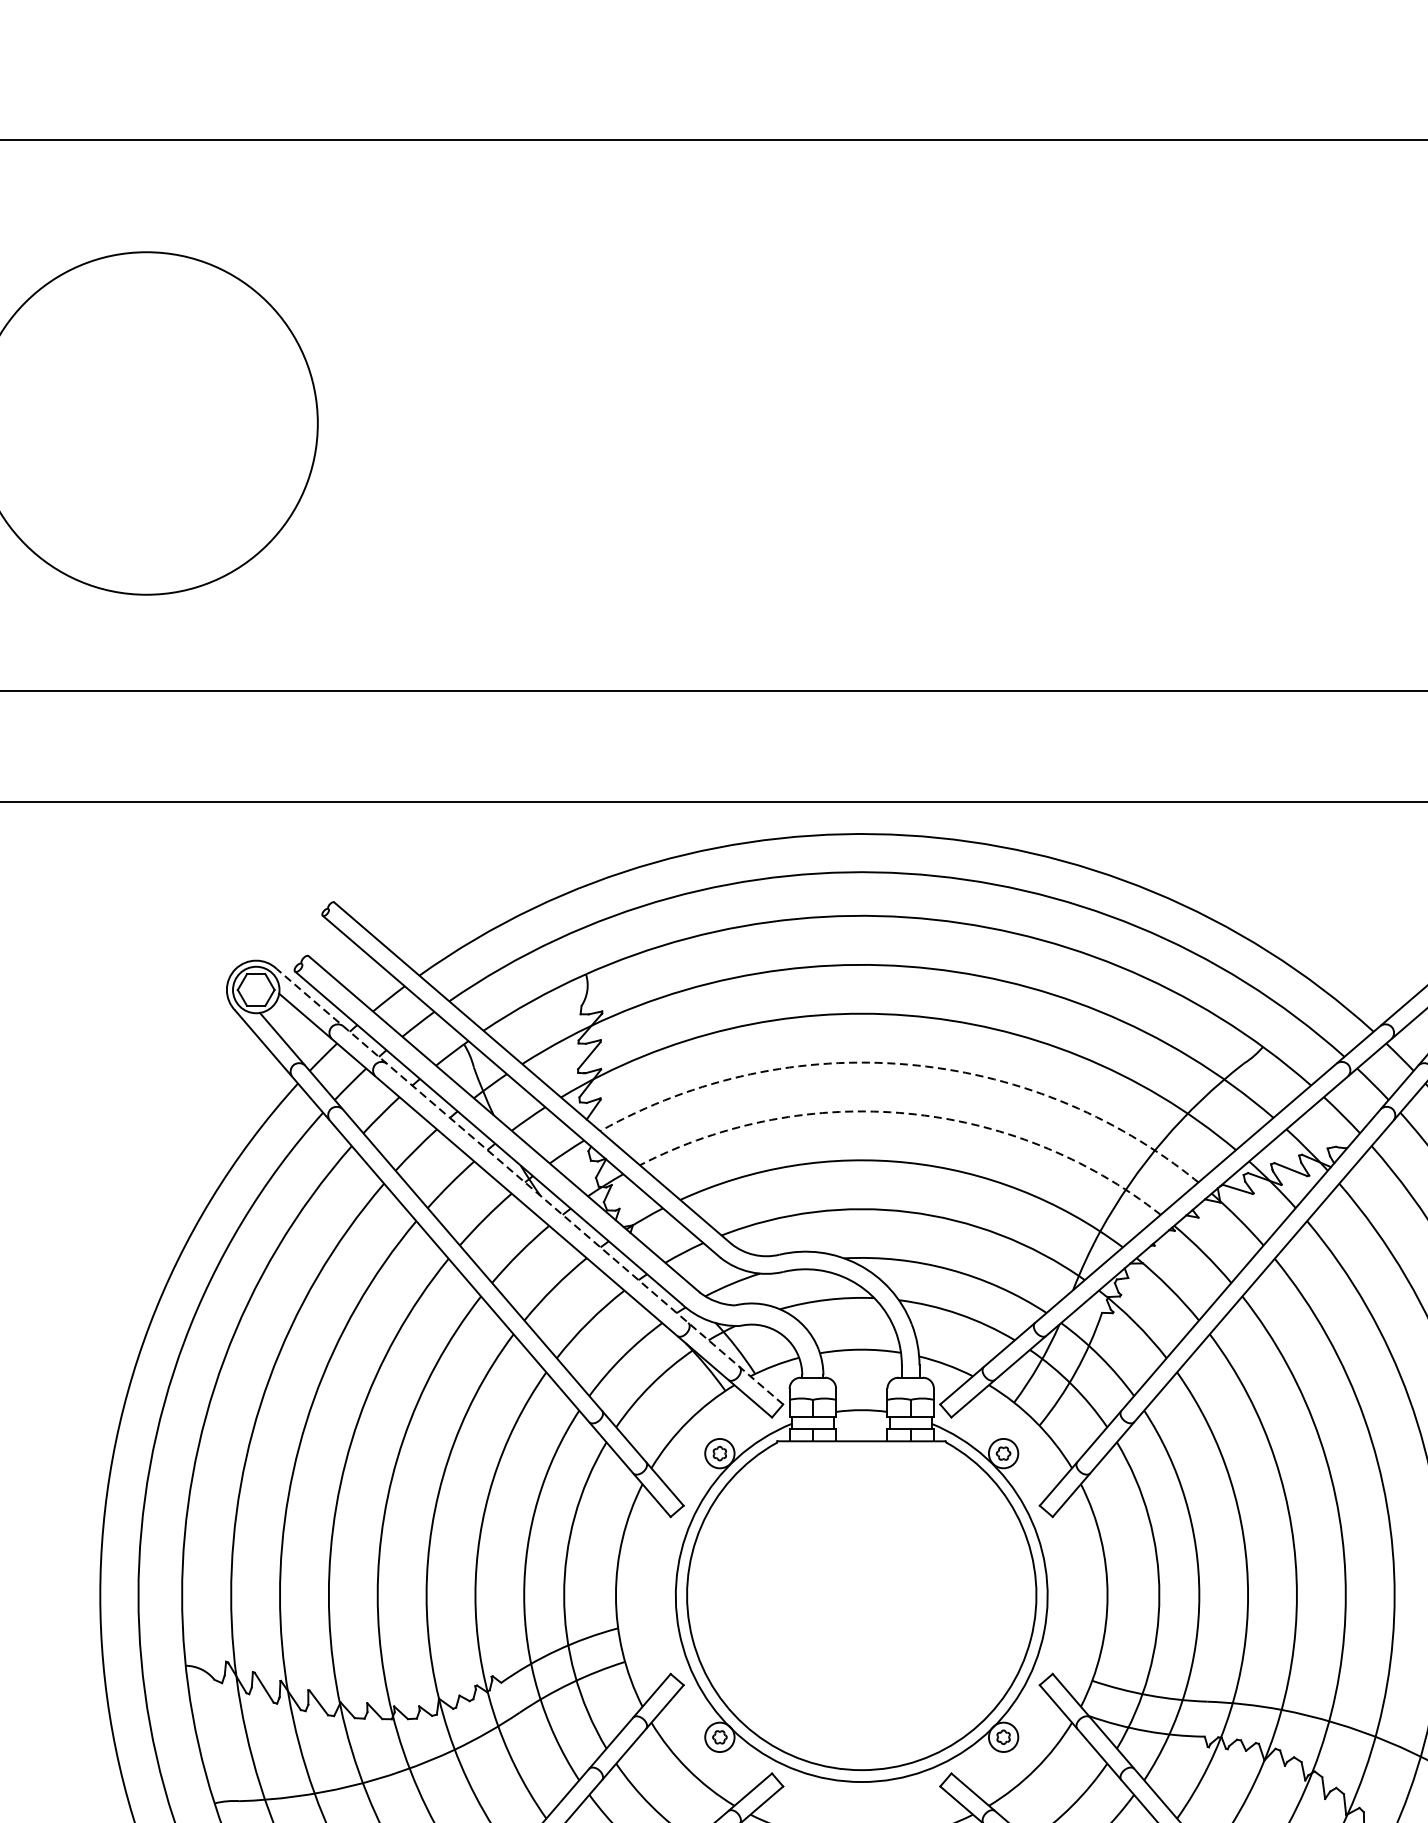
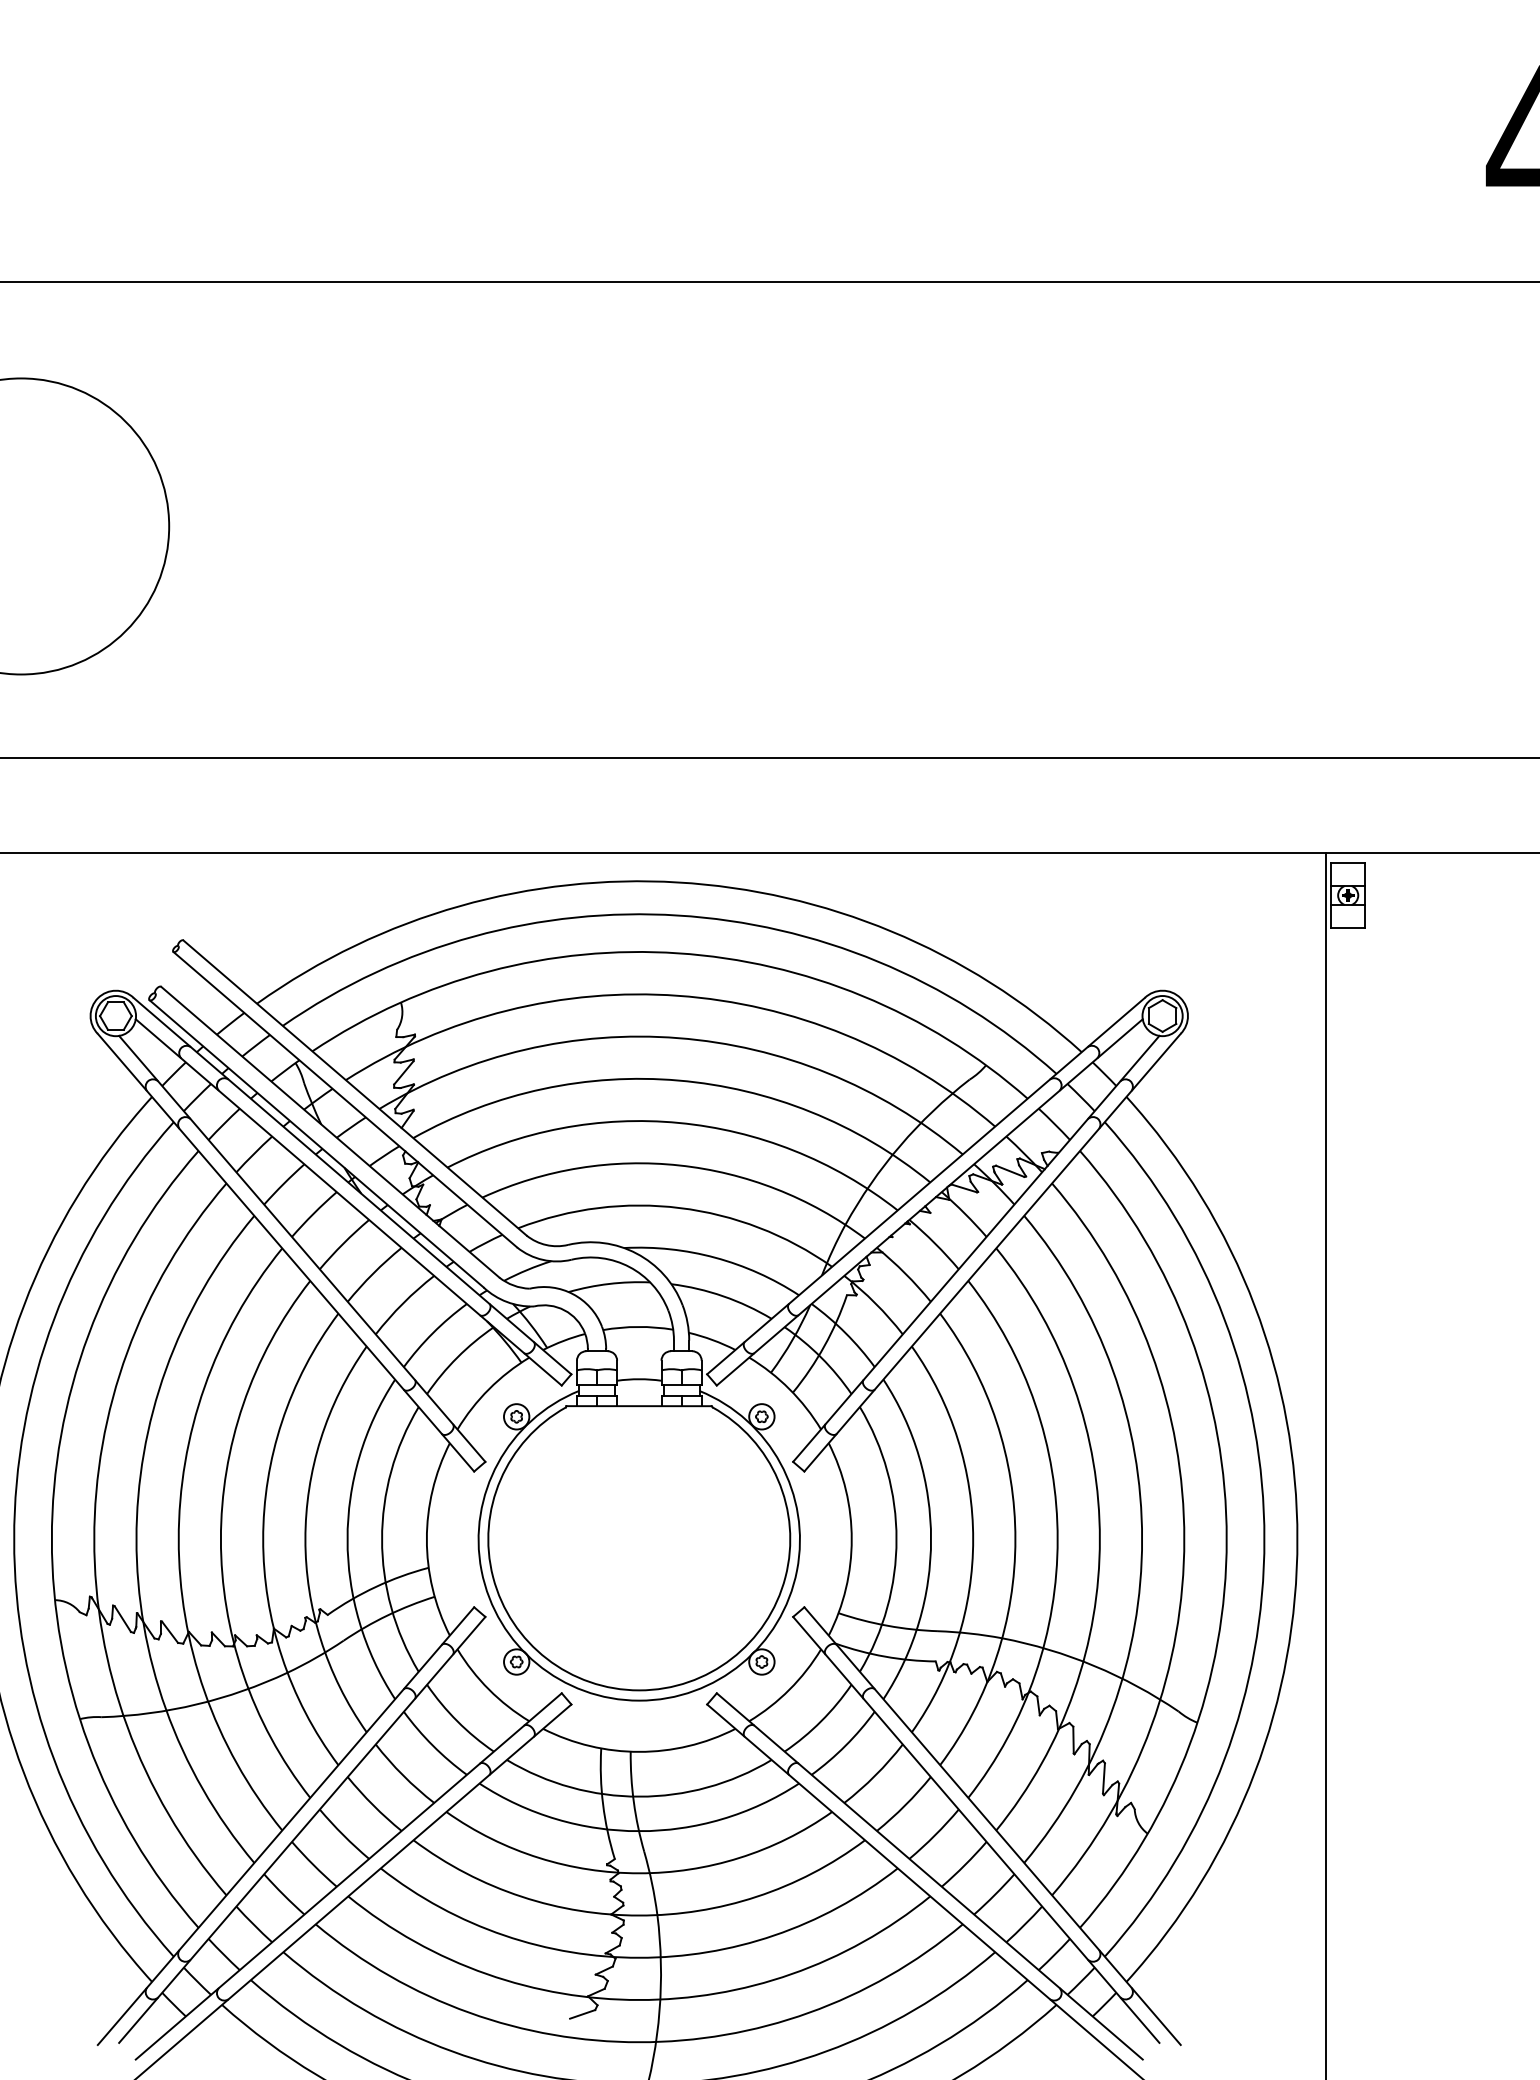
arc: (907, 1064) -> (678, 1080), dashed -> solid
arc: (907, 1113) -> (678, 1122), dashed -> solid
line: (529, 1187) -> (352, 1186), dashed -> solid

